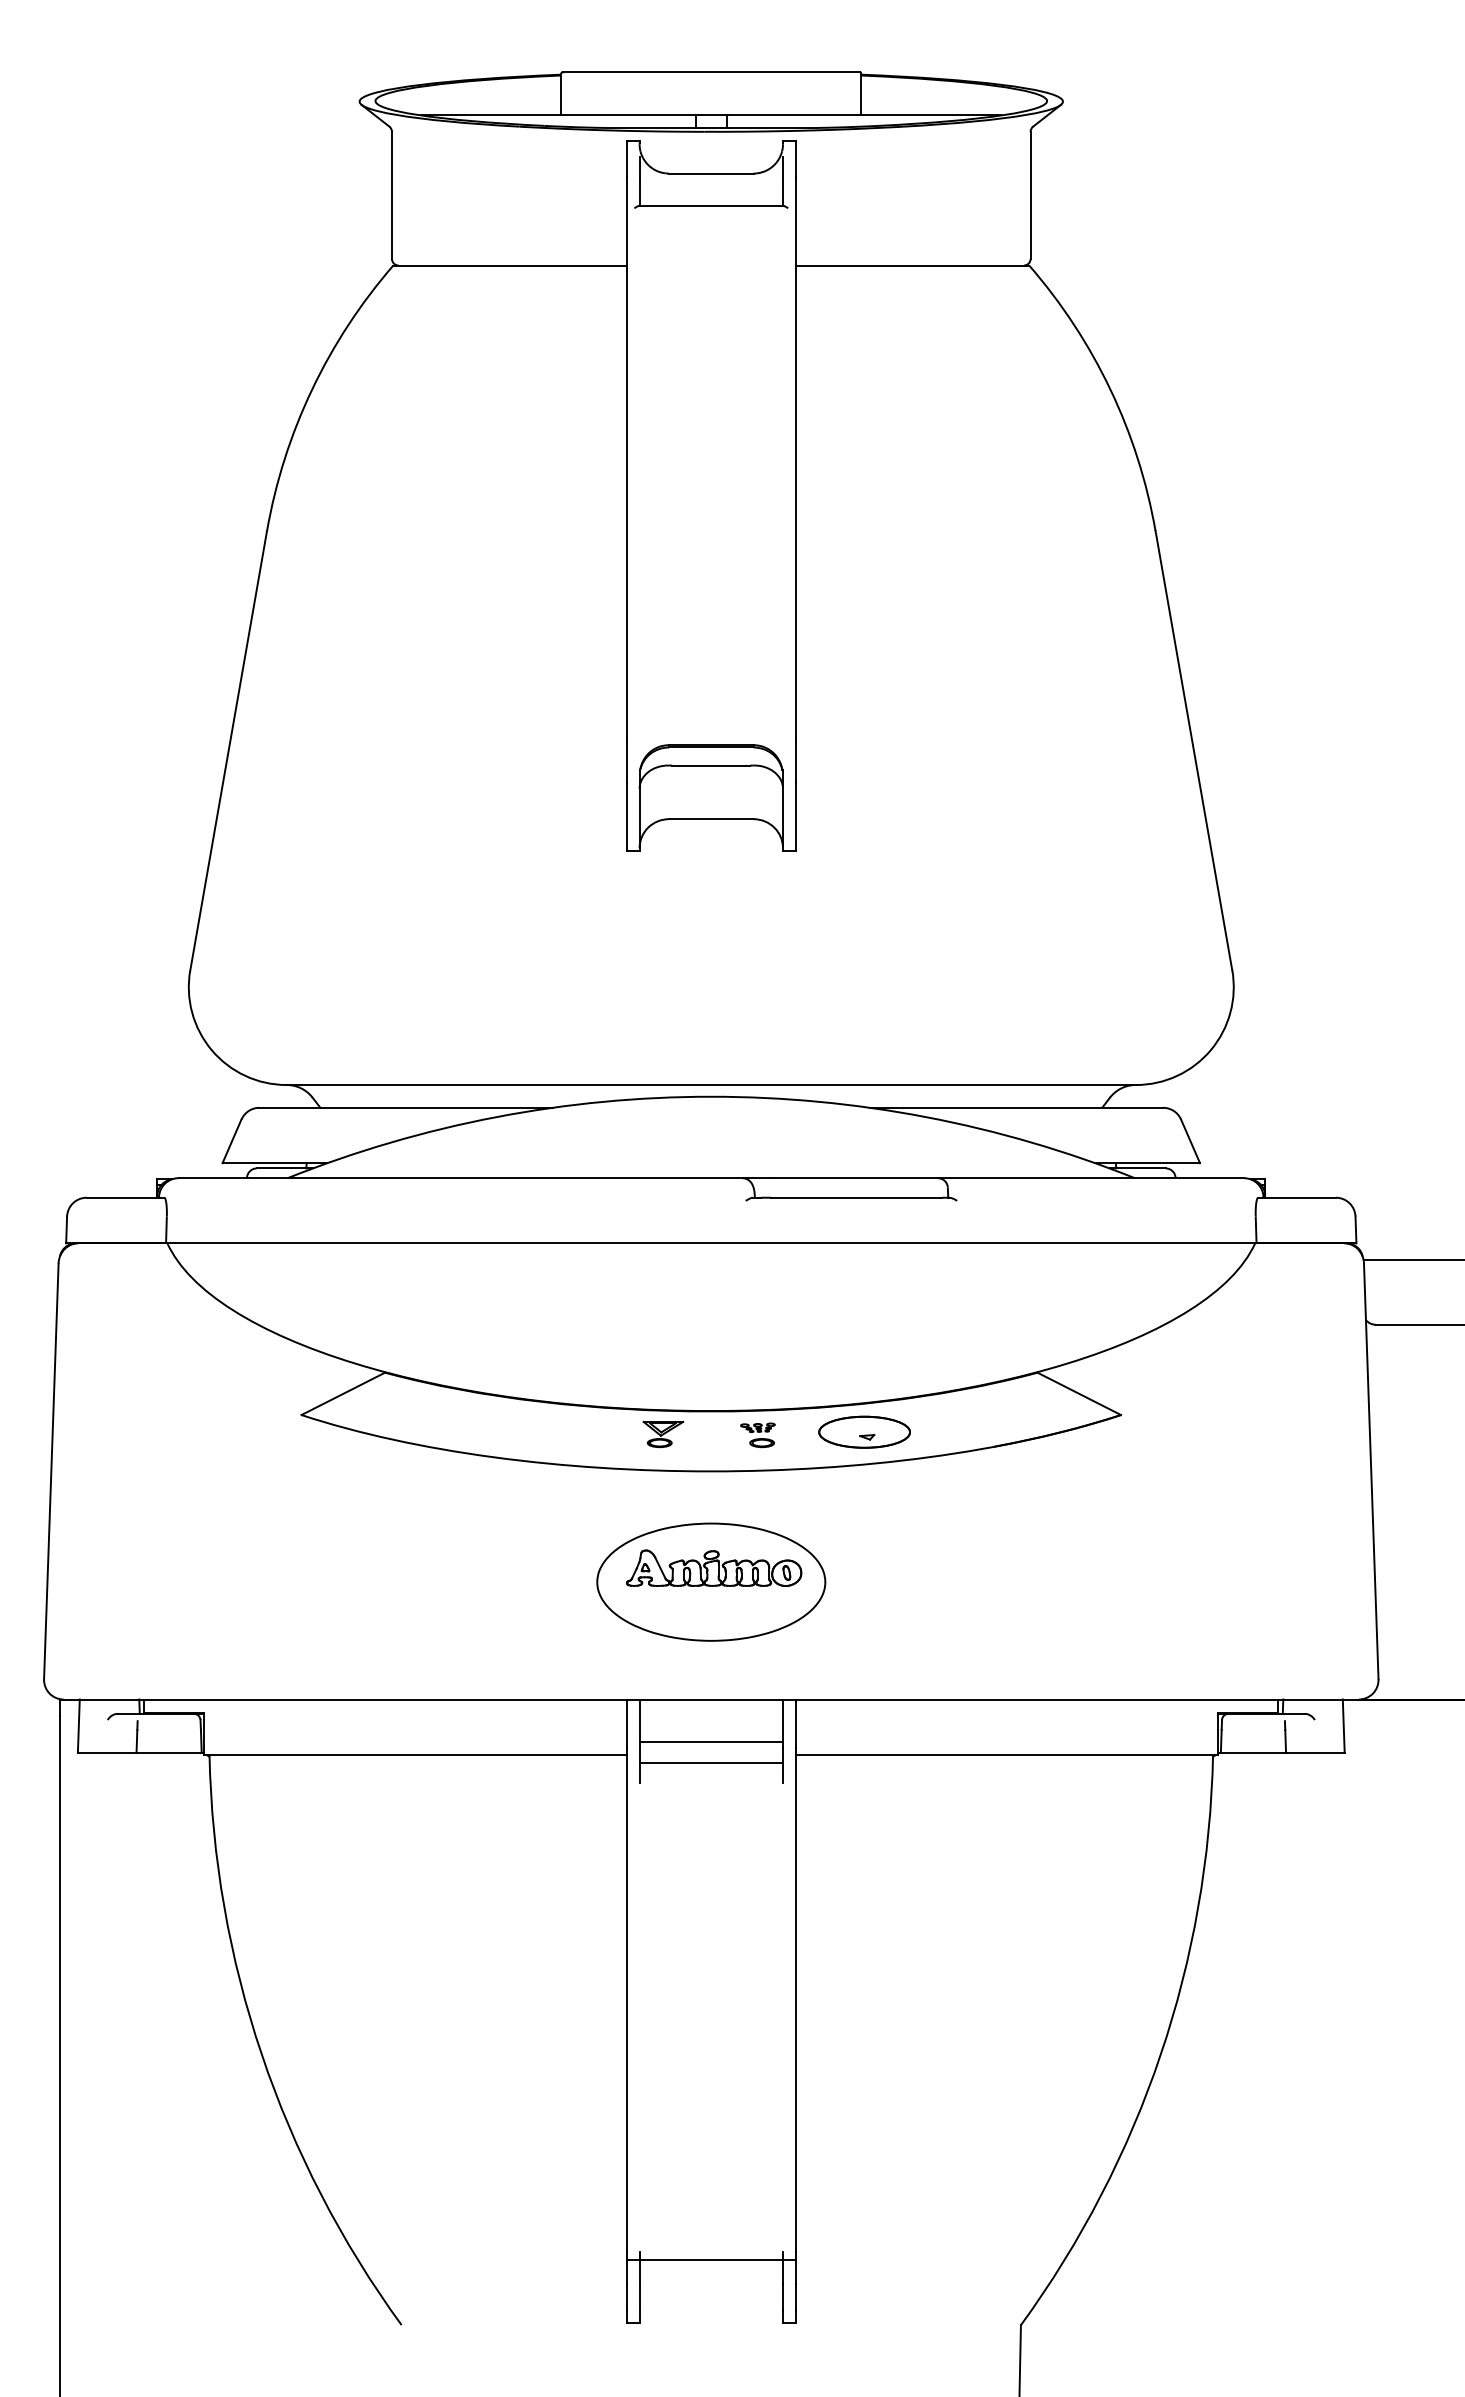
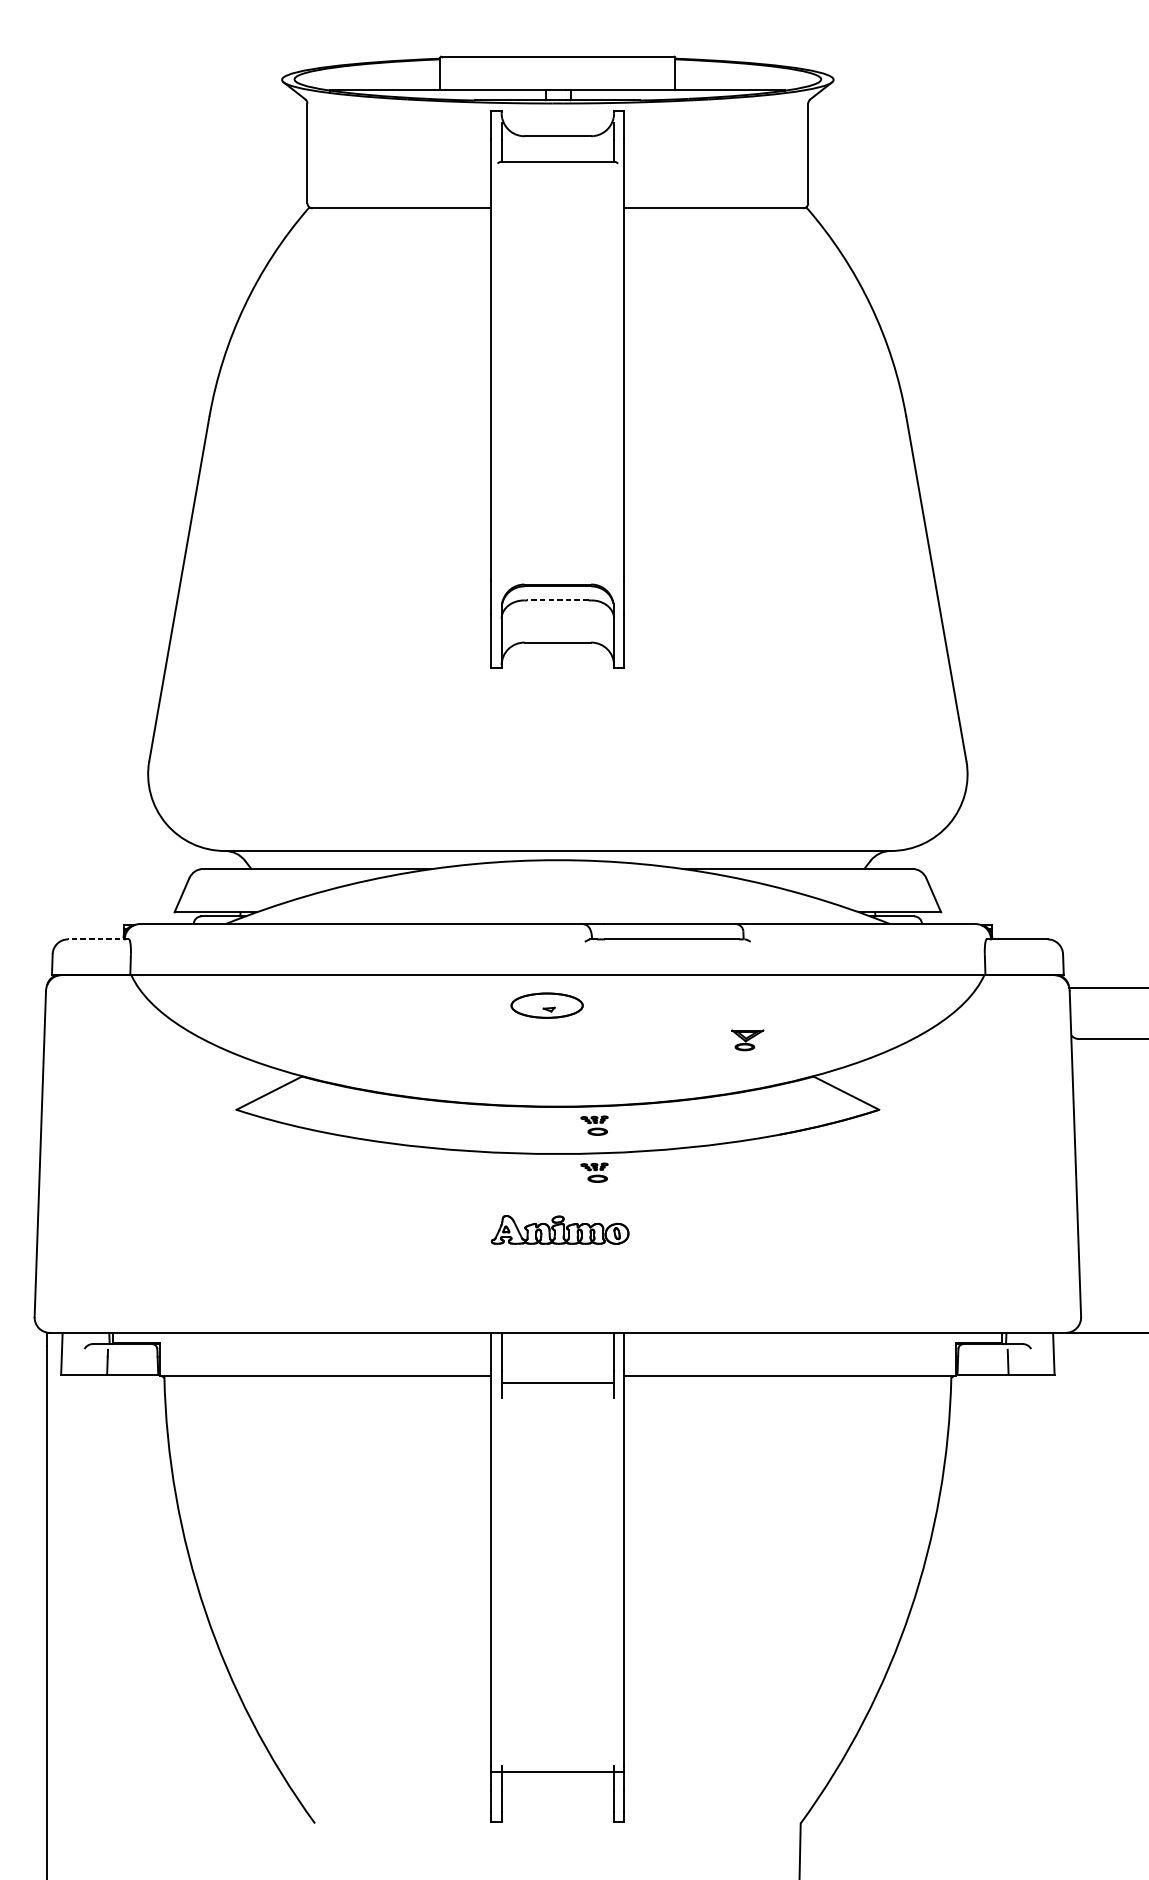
line: (710, 765) -> (557, 600), solid -> dashed
line: (125, 1197) -> (98, 939), solid -> dashed
part: (864, 1431) -> (547, 1005), moved
part: (663, 1434) -> (747, 1040), moved
part: (757, 1495) -> (594, 1172), added
part: (711, 1581) -> (558, 1240), removed
line: (710, 1741) -> (557, 1365), removed

